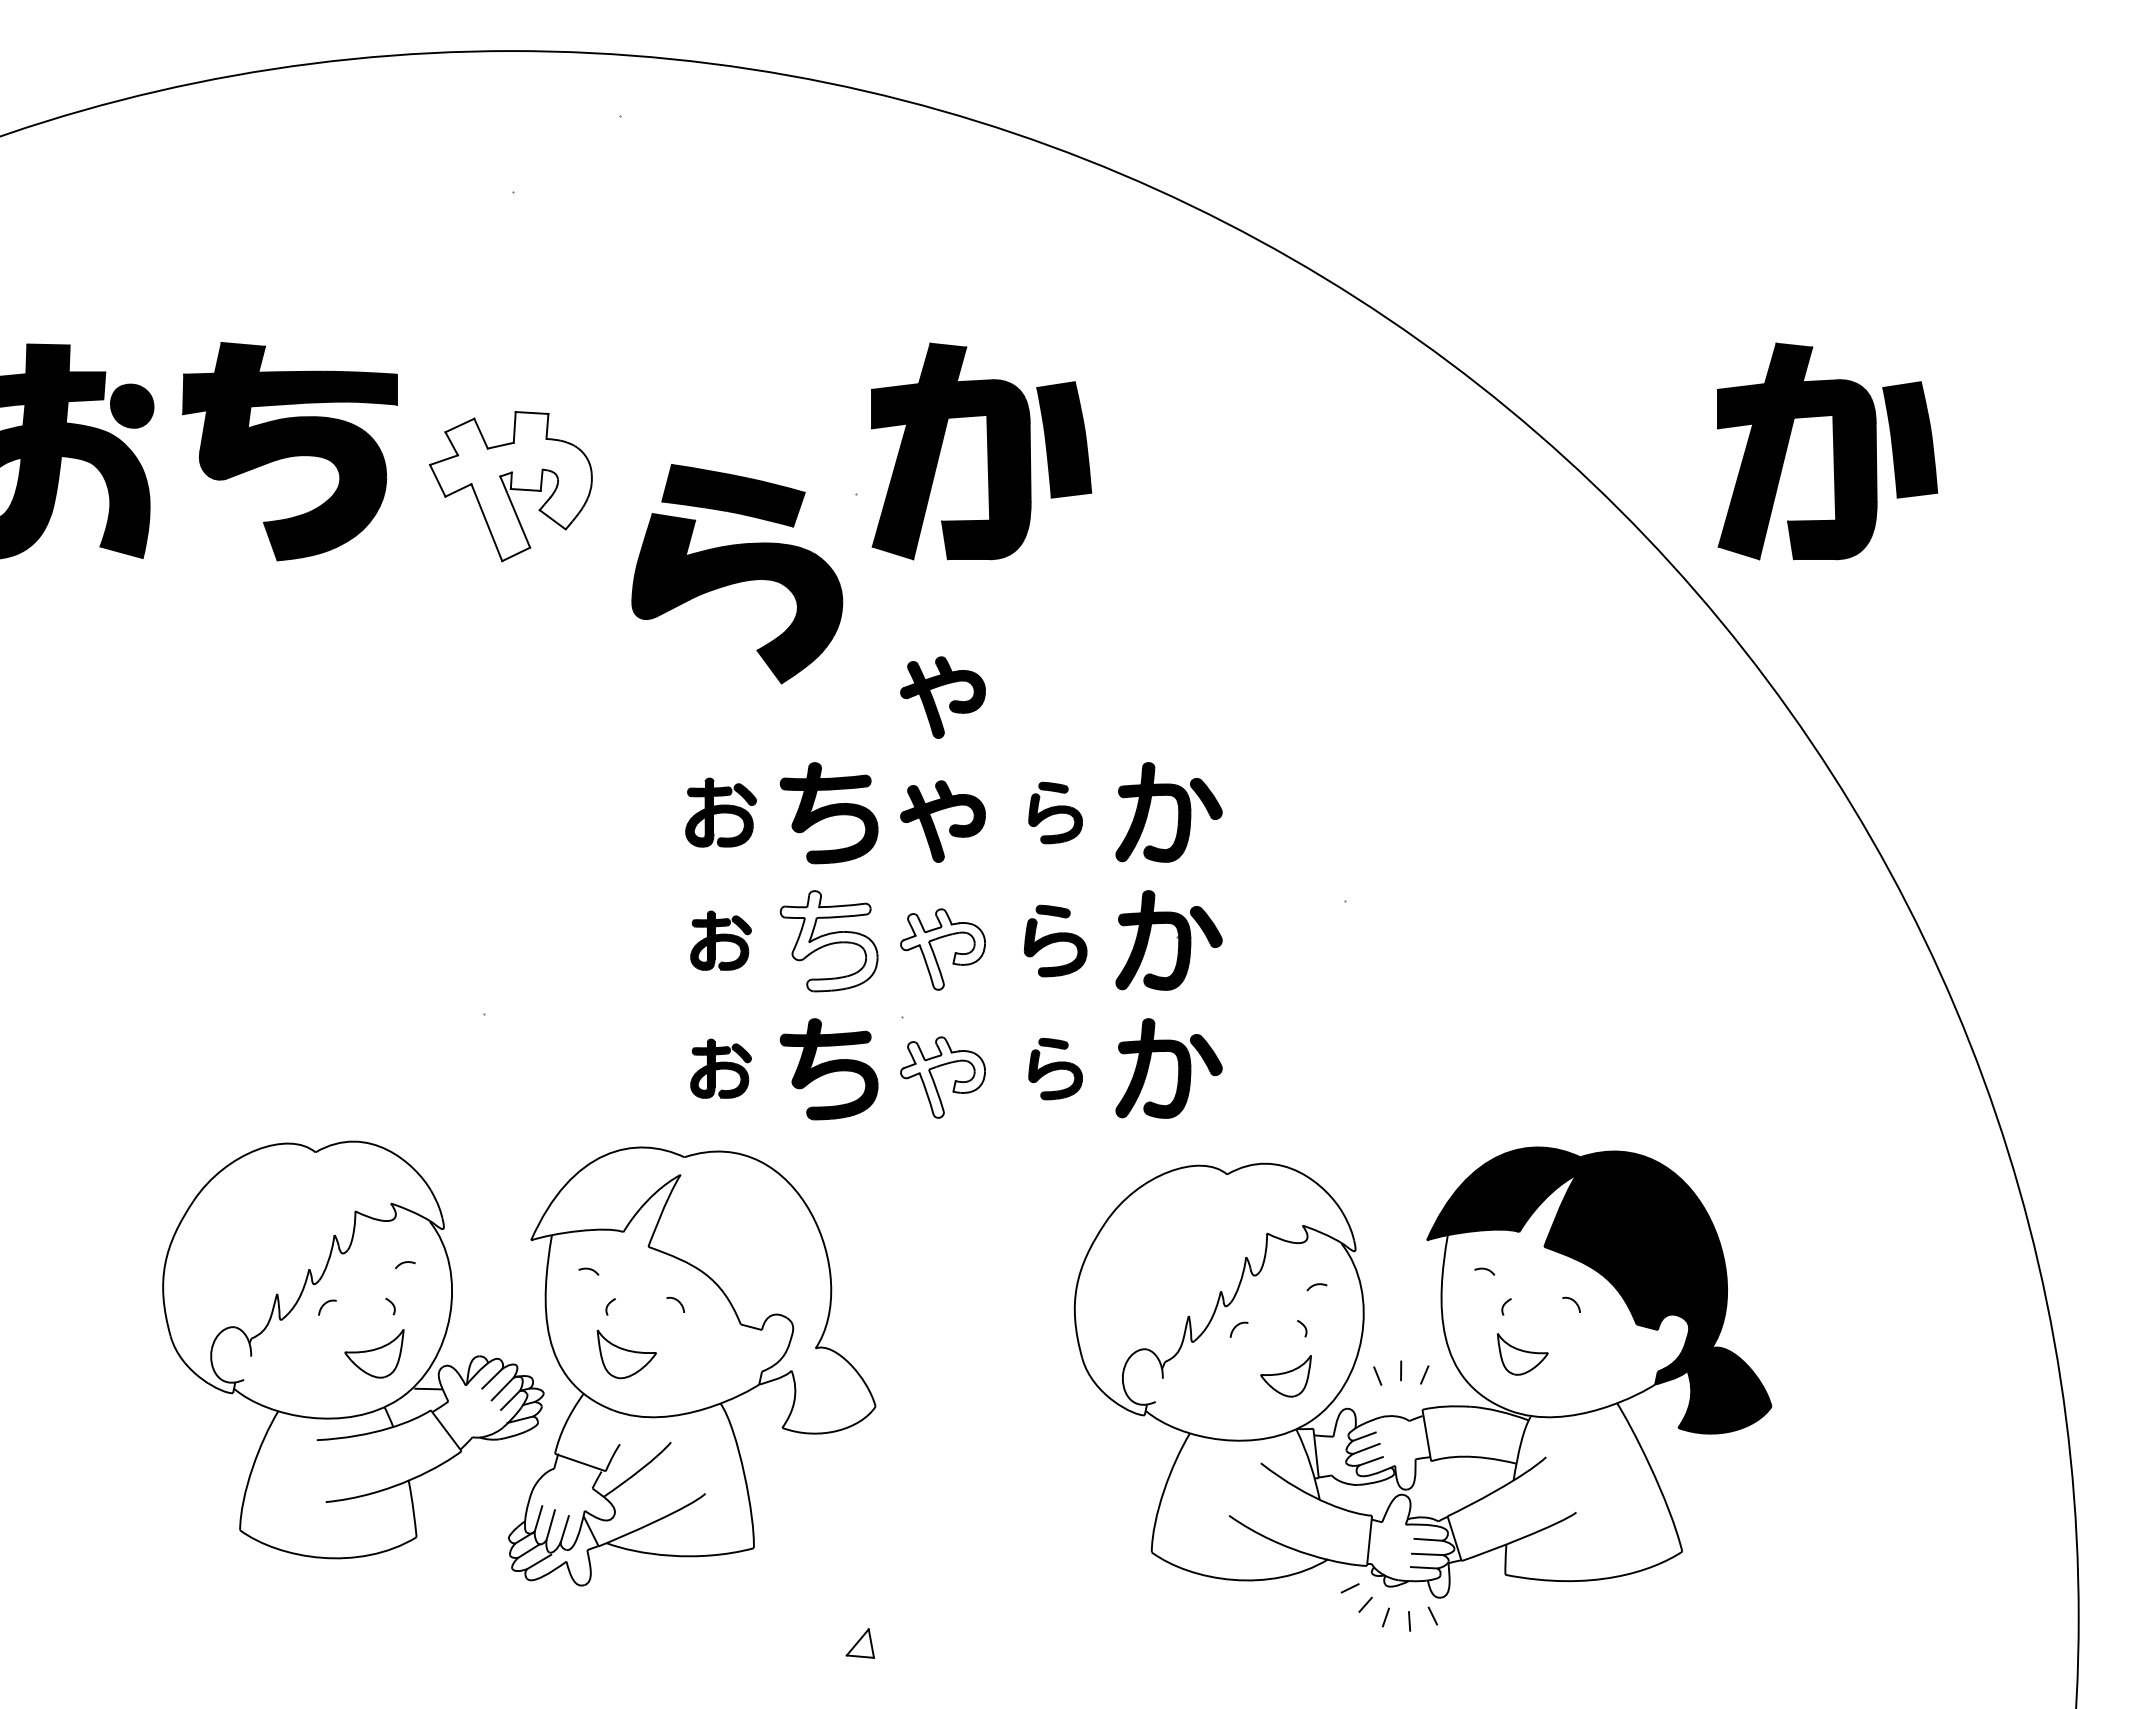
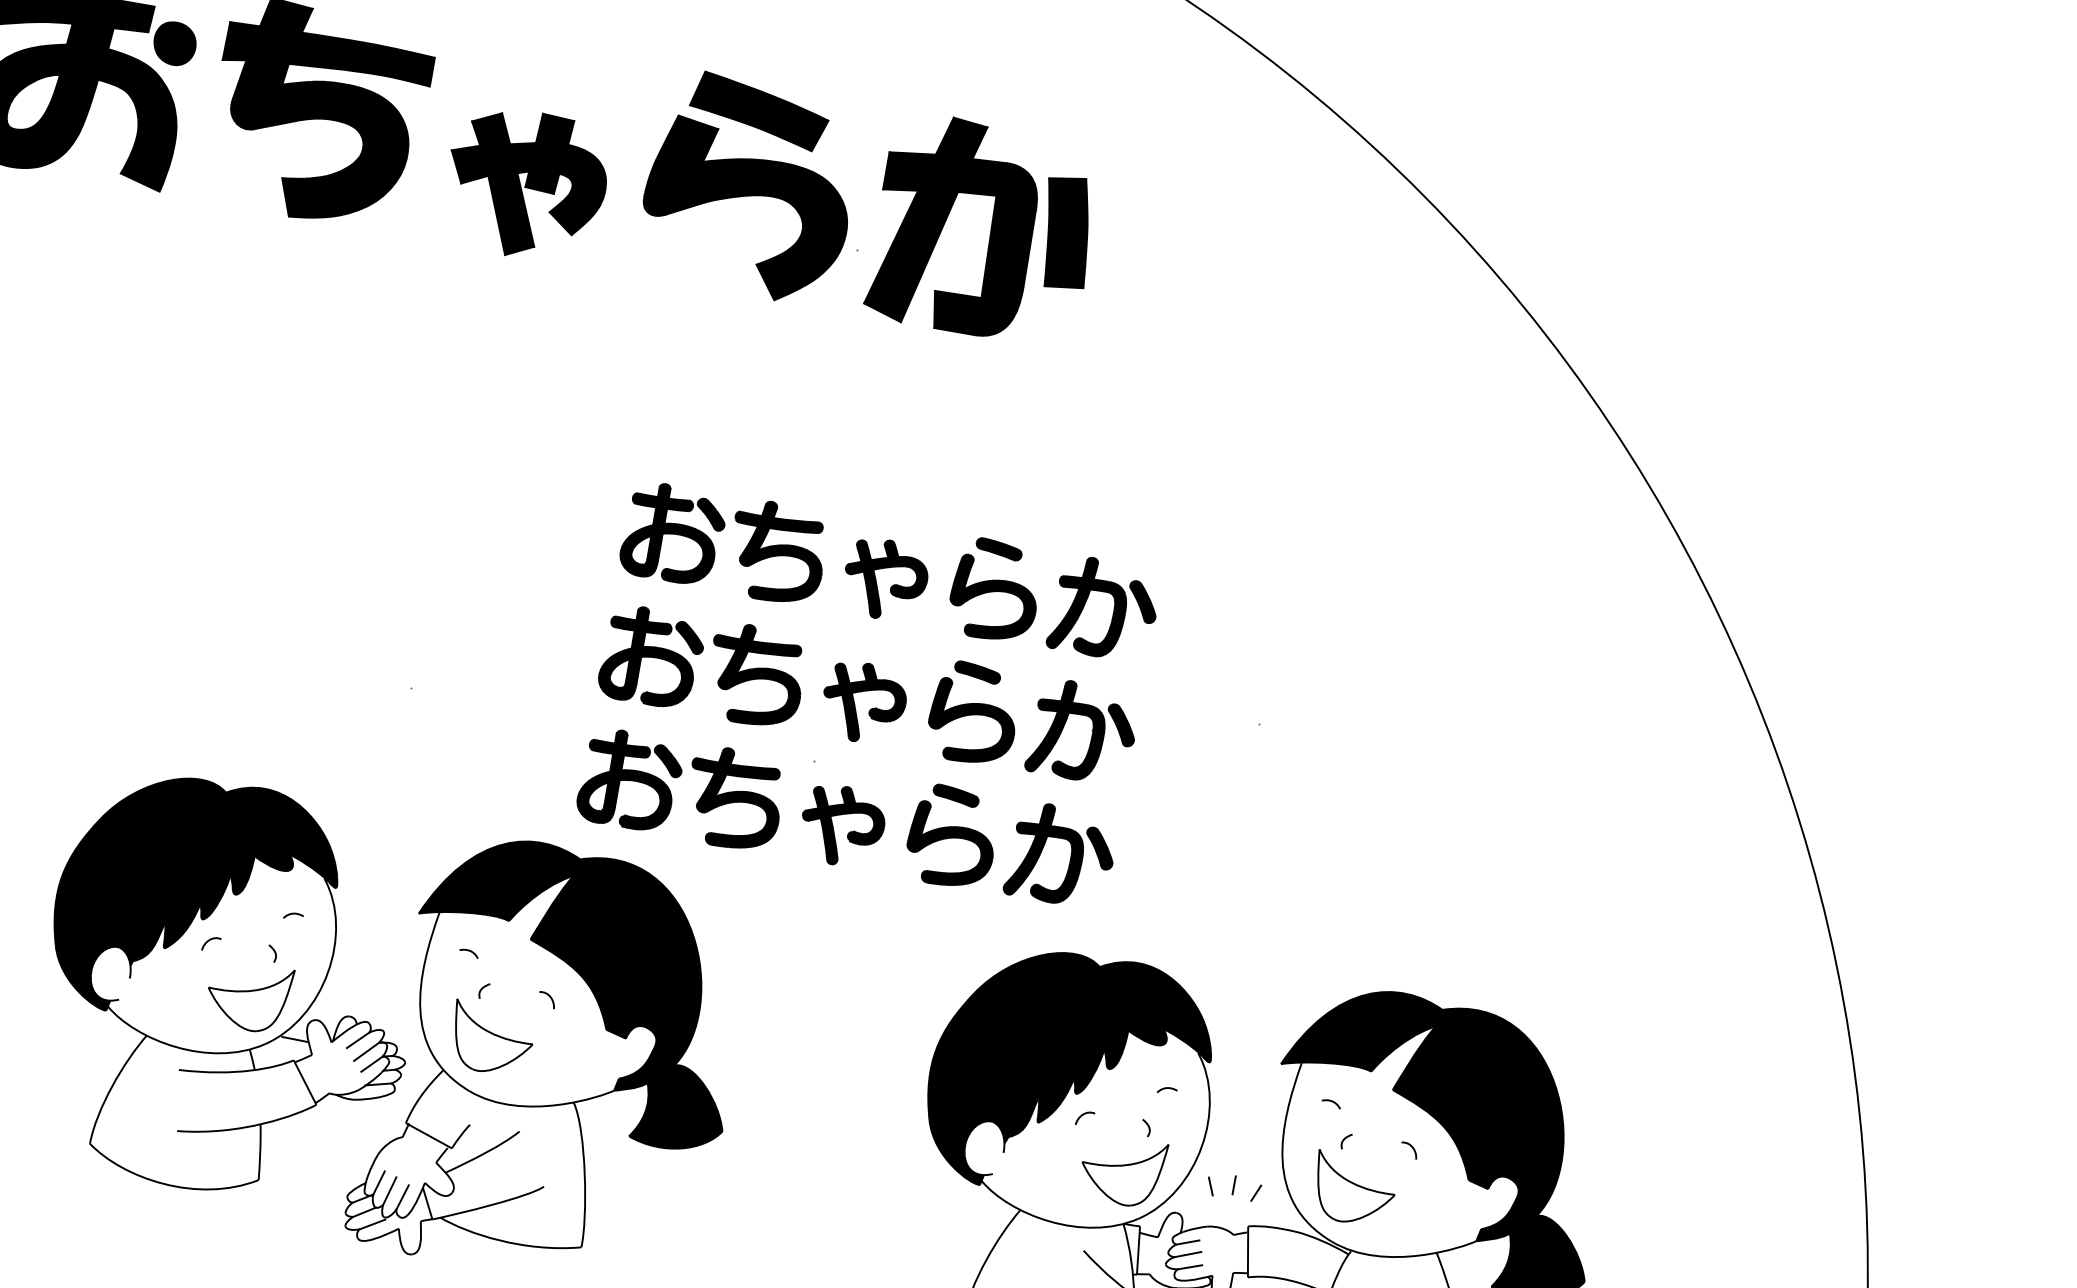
part: (1827, 451) -> (1798, 372), removed
fill: (510, 486) -> (525, 184), added
part: (737, 574) -> (750, 188), moved
part: (934, 700) -> (897, 461), removed
part: (720, 812) -> (672, 533), size x1.43
part: (1055, 812) -> (995, 589), size x1.67
part: (720, 940) -> (651, 656), size x1.67
part: (1055, 940) -> (973, 713), size x1.43
fill: (828, 941) -> (755, 675), added
fill: (943, 949) -> (864, 702), added
part: (720, 1068) -> (629, 780), size x1.67
part: (1055, 1068) -> (952, 836), size x1.67
fill: (943, 1077) -> (843, 826), added
fill: (303, 1267) -> (195, 901), added
fill: (1214, 1289) -> (1068, 1075), added
fill: (703, 1290) -> (576, 990), added
part: (374, 1353) -> (249, 996), size x1.43
part: (626, 1354) -> (491, 1039), size x1.43
part: (1522, 1354) -> (1353, 1189), size x1.67
part: (1285, 1376) -> (1121, 1171), size x1.67

